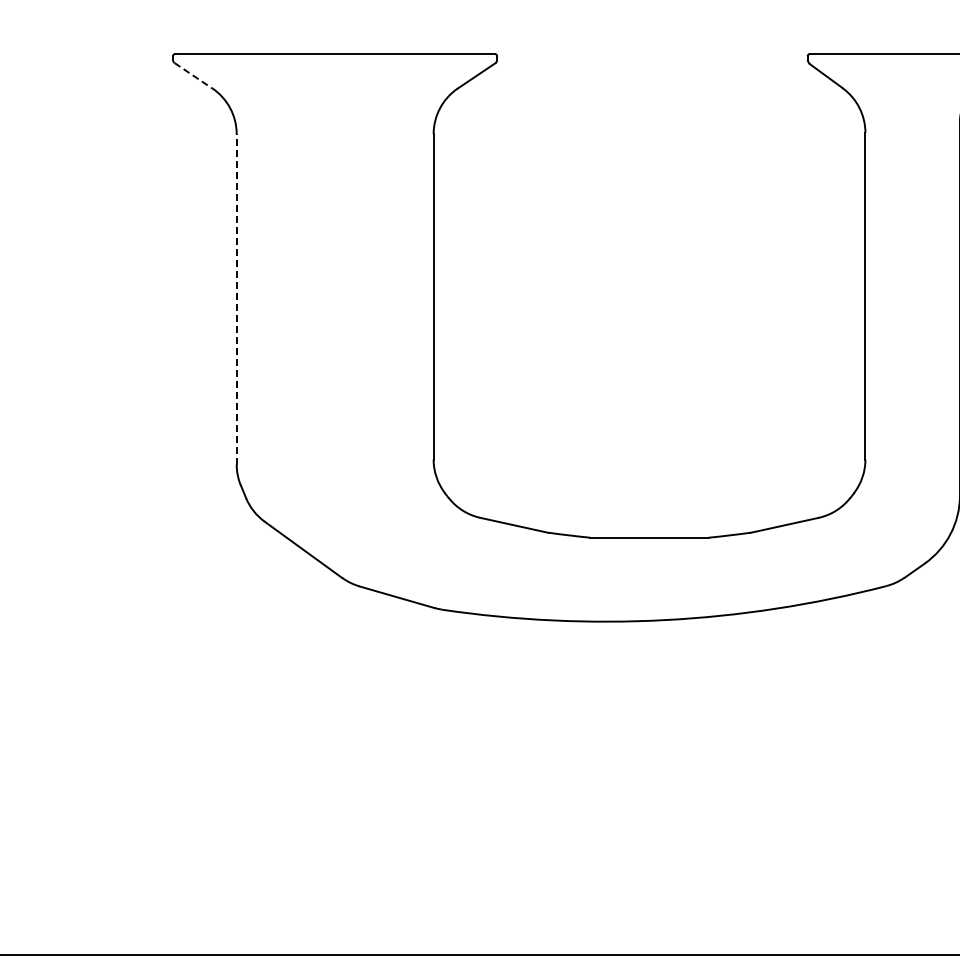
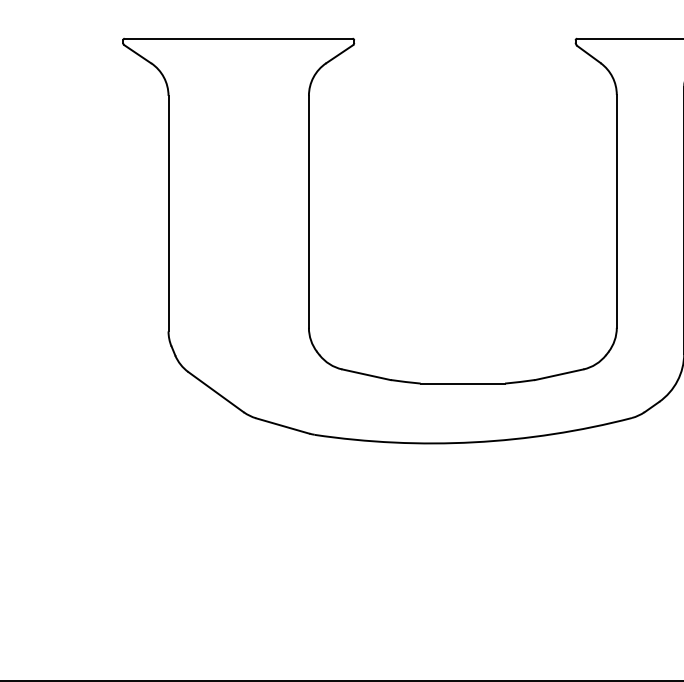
line: (193, 75) -> (137, 54), dashed -> solid
line: (236, 298) -> (168, 213), dashed -> solid

